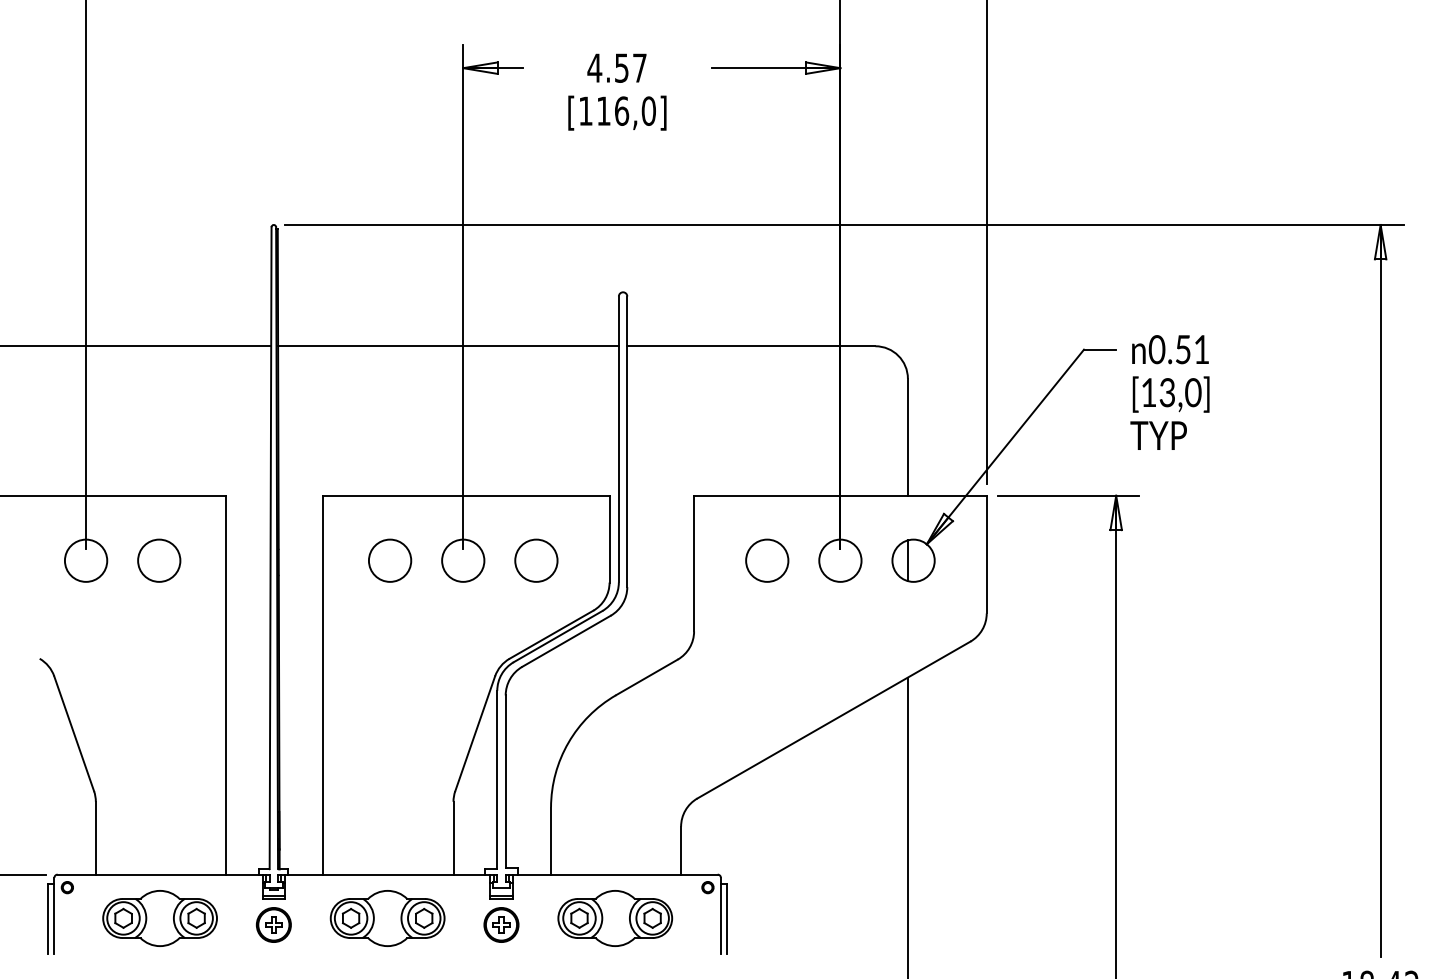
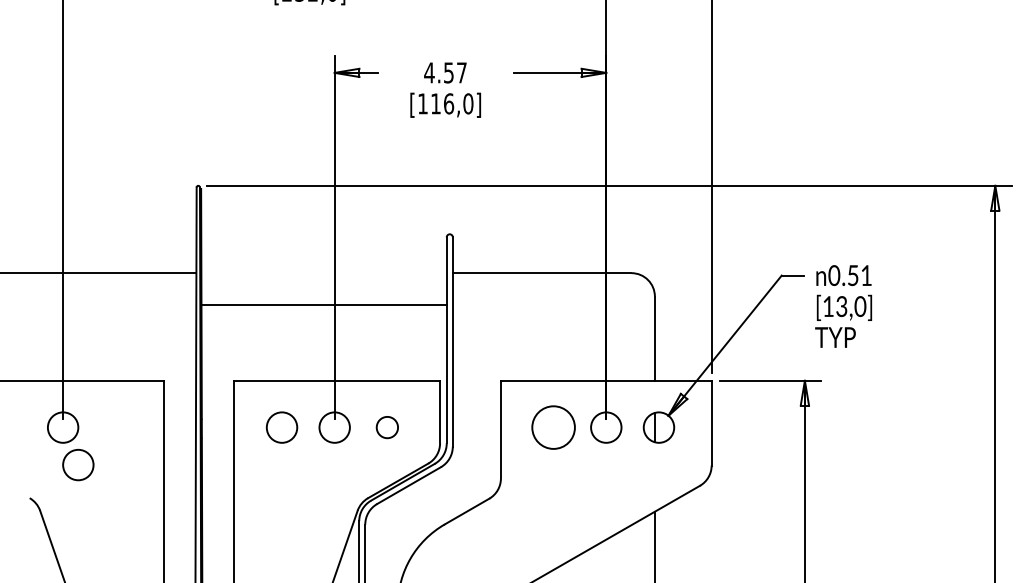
line: (448, 346) -> (324, 305), moved
circle: (159, 560) -> (78, 464), moved
circle: (536, 560) -> (387, 427), size x0.7
circle: (767, 560) -> (553, 427), size x1.4

